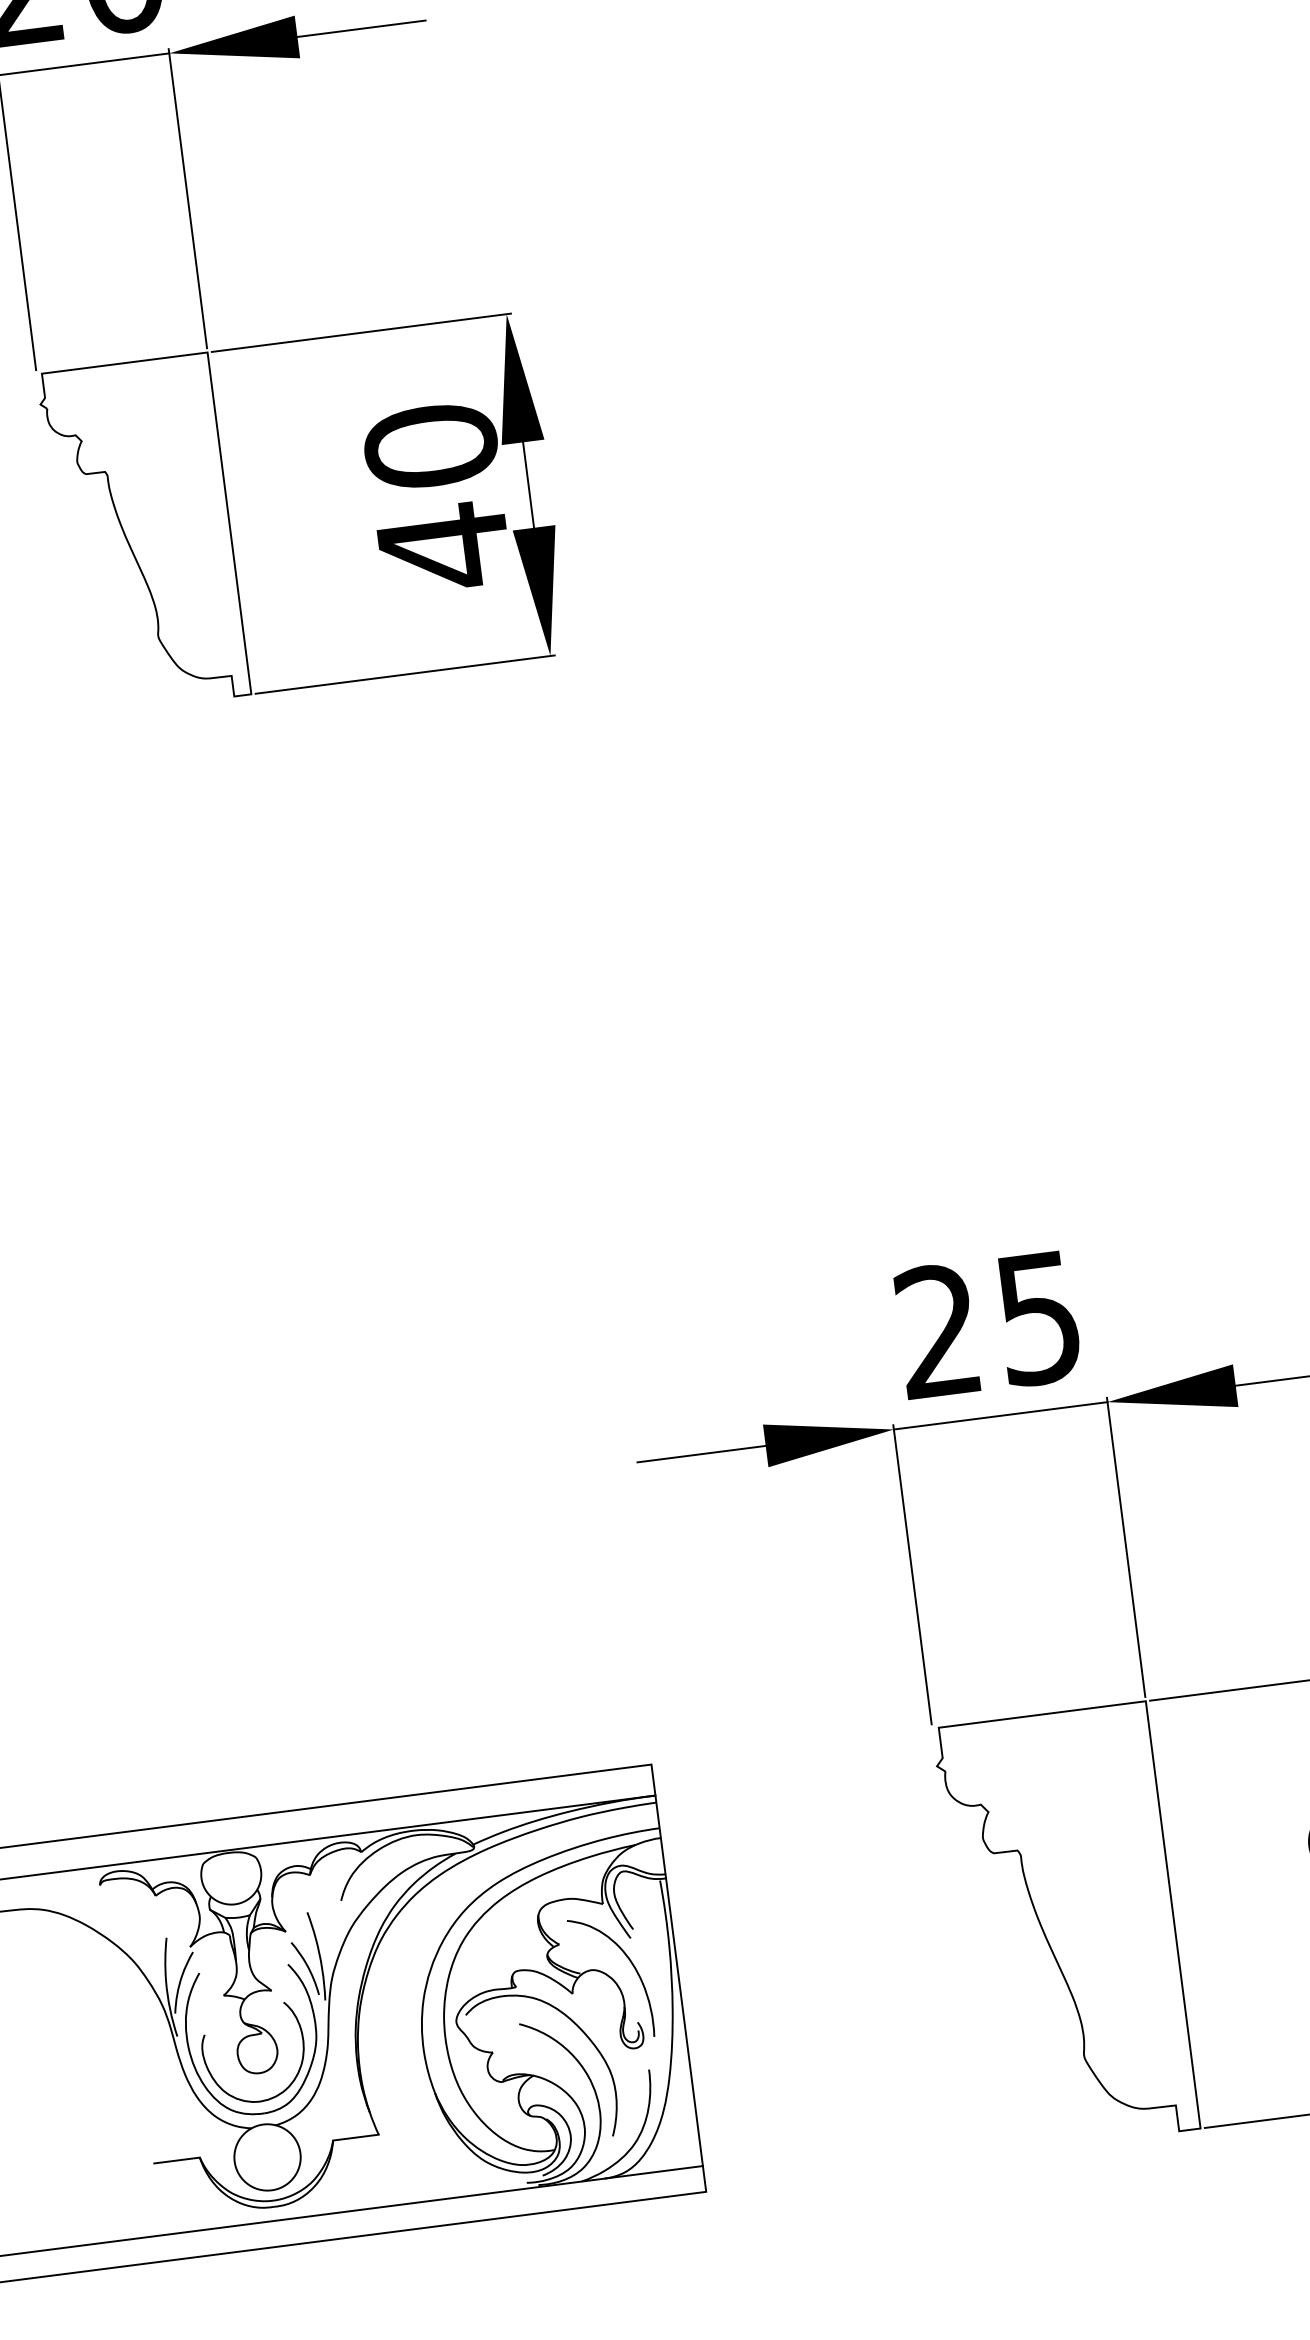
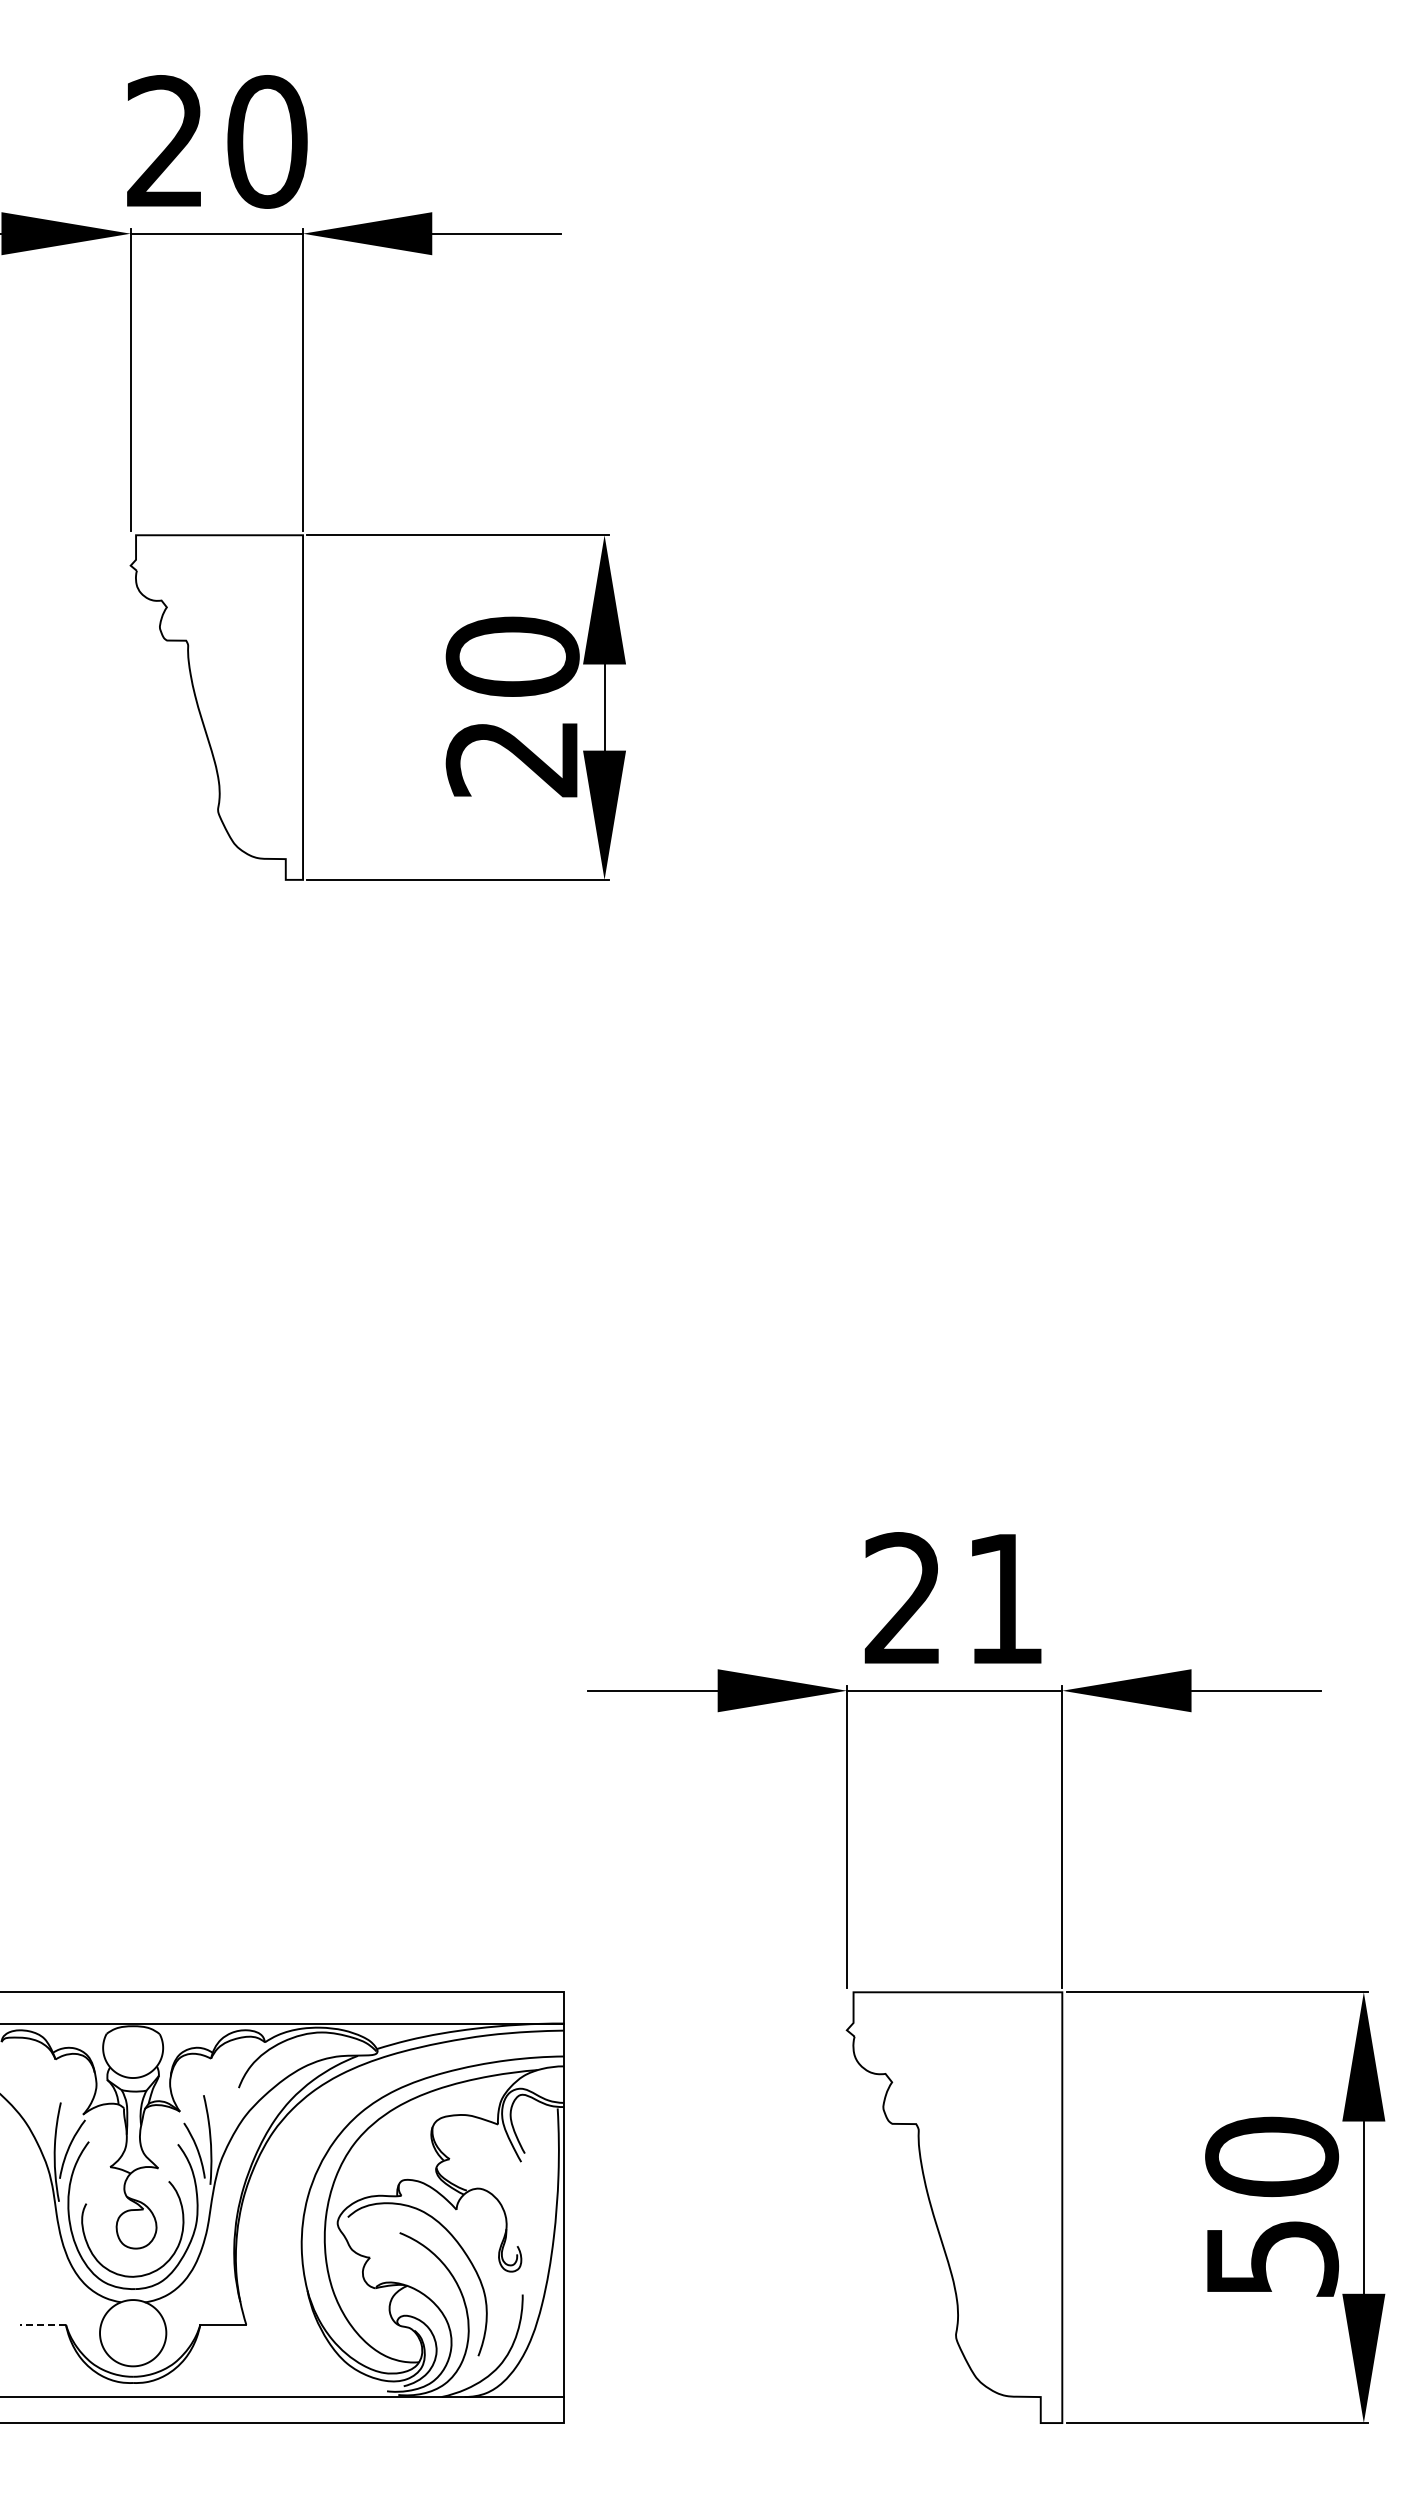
text: (442, 547) -> (511, 758), 40 -> 20
text: (1038, 1318) -> (1004, 1599), 25 -> 21
curve: (631, 1963) -> (518, 2187), removed
line: (176, 2160) -> (42, 2324), solid -> dashed

